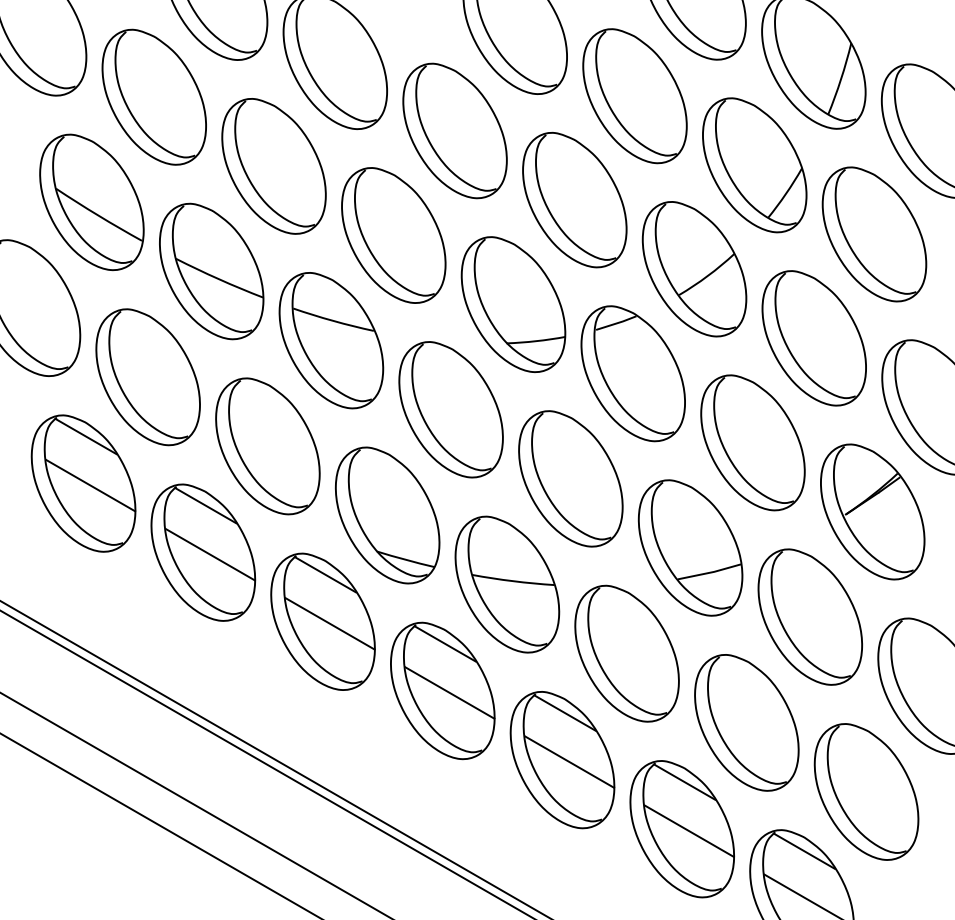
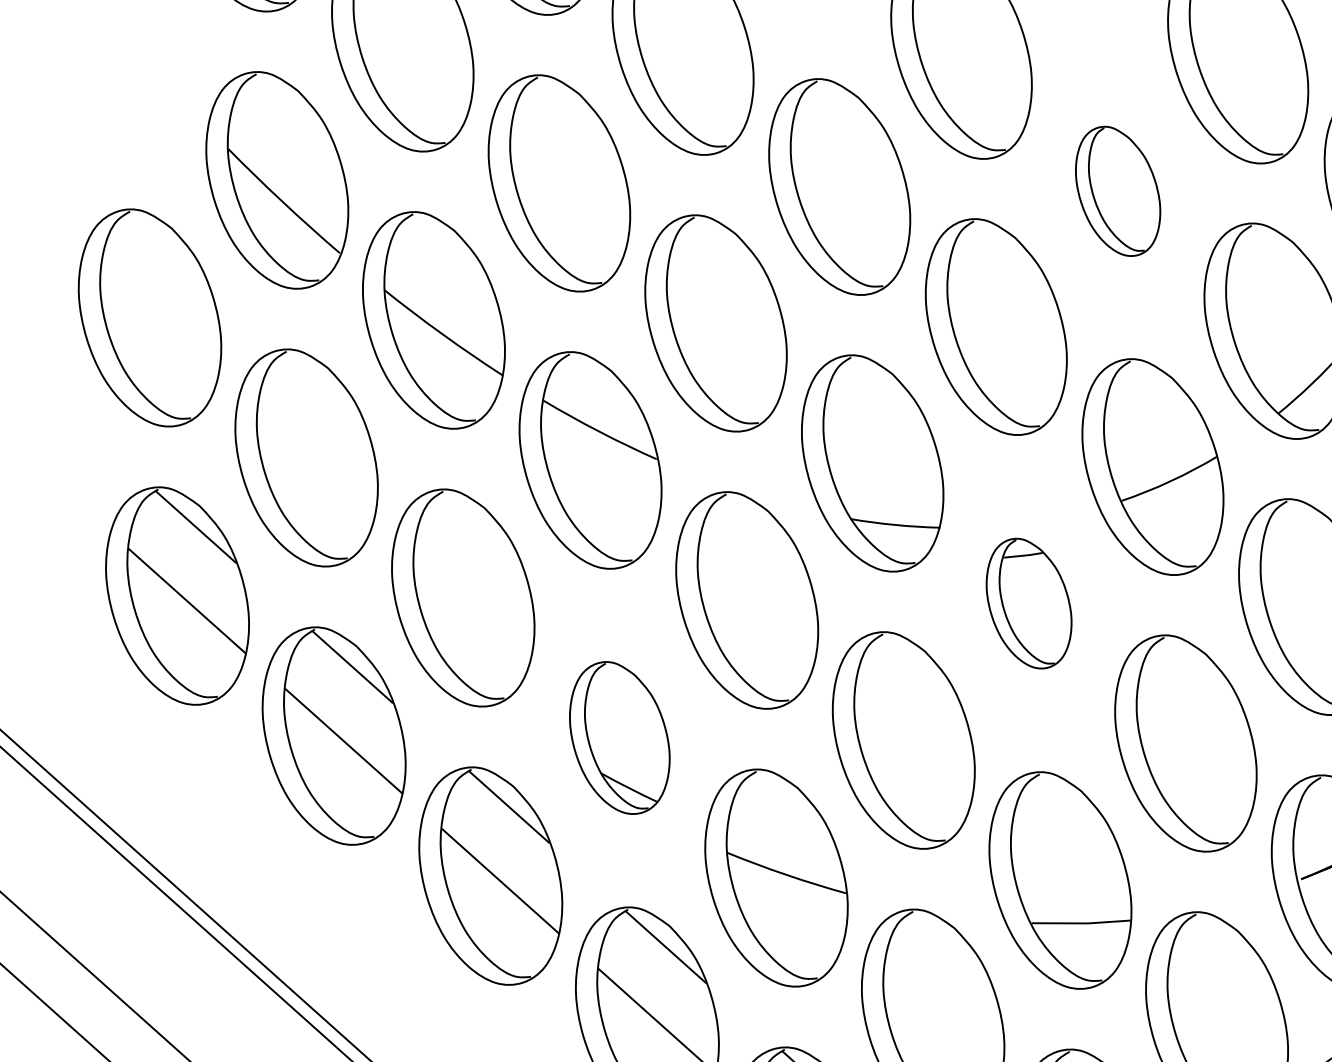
part: (634, 96) -> (1117, 191), size x0.6
part: (632, 373) -> (1028, 602), size x0.6
part: (387, 515) -> (619, 738), size x0.7

